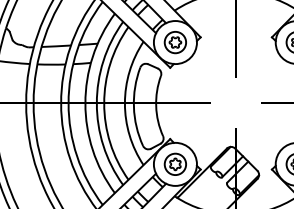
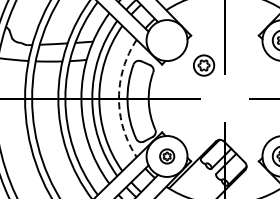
part: (175, 42) -> (204, 65), moved
arc: (125, 103) -> (119, 98), solid -> dashed
part: (175, 164) -> (167, 156), size x0.7

